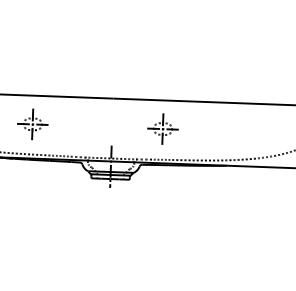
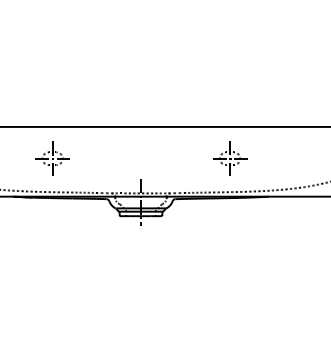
part: (163, 128) -> (230, 158), moved

